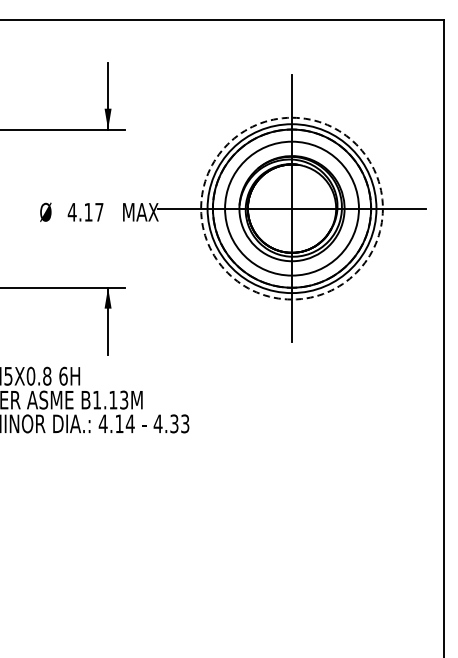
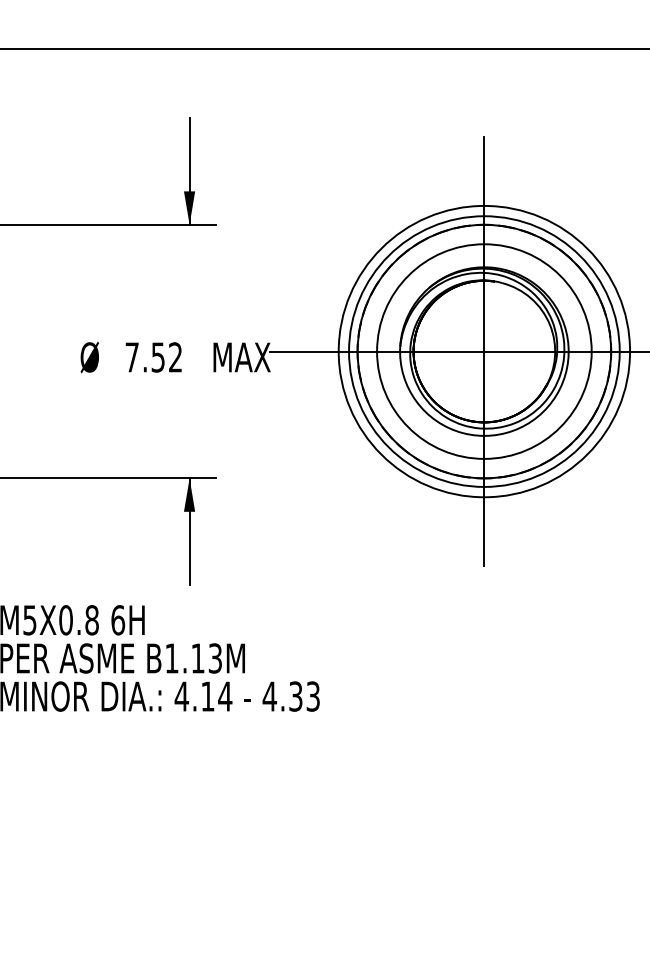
circle: (291, 208) -> (483, 351), dashed -> solid
text: (85, 211) -> (153, 356), 4.17 -> 7.52

